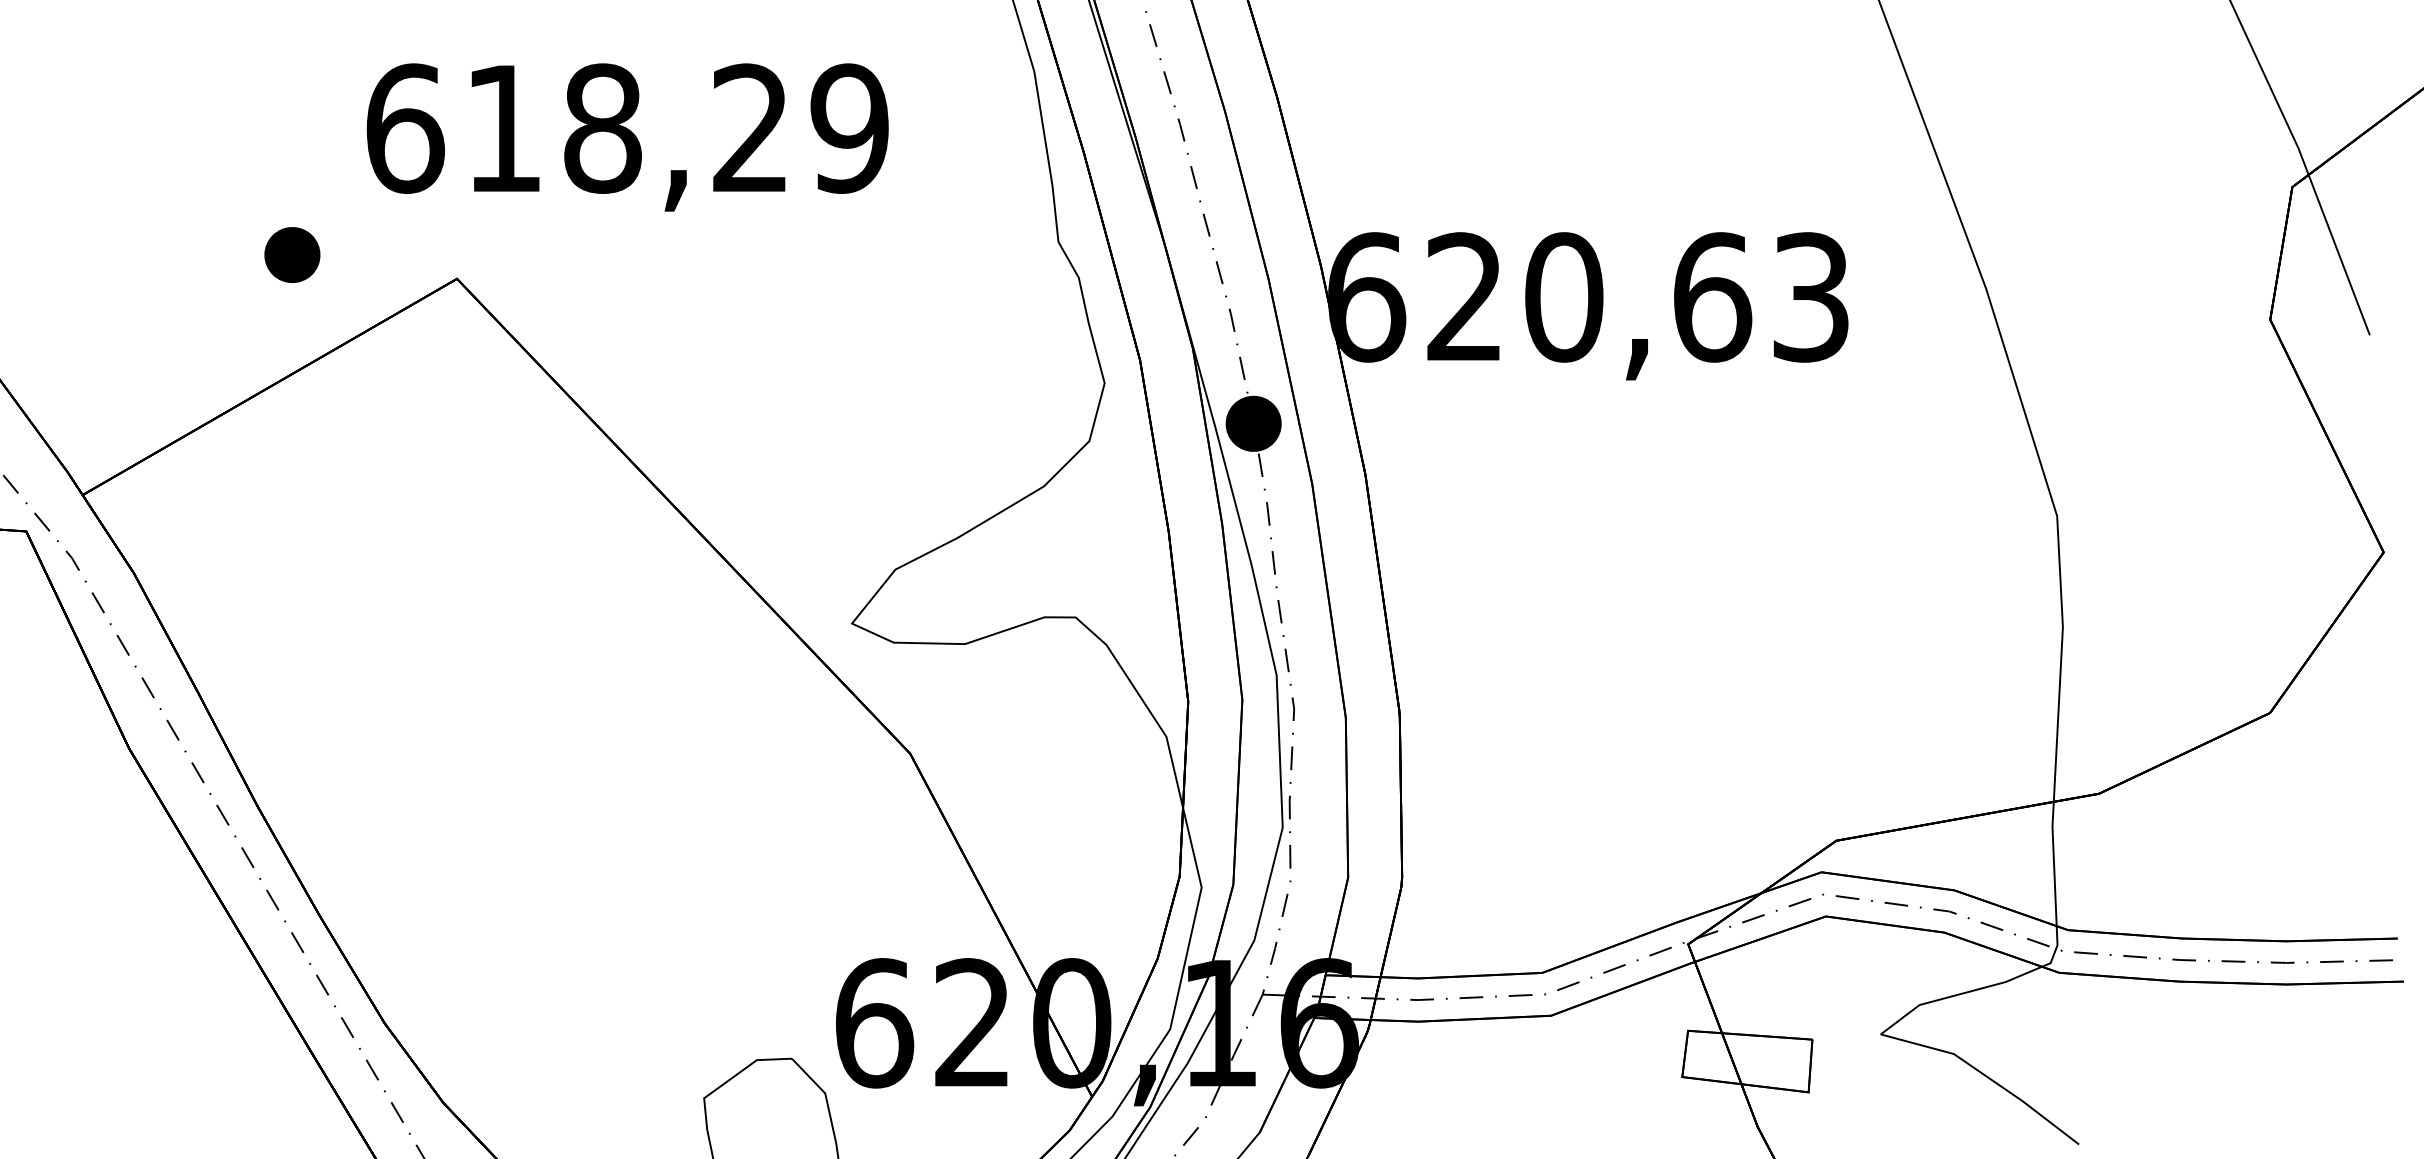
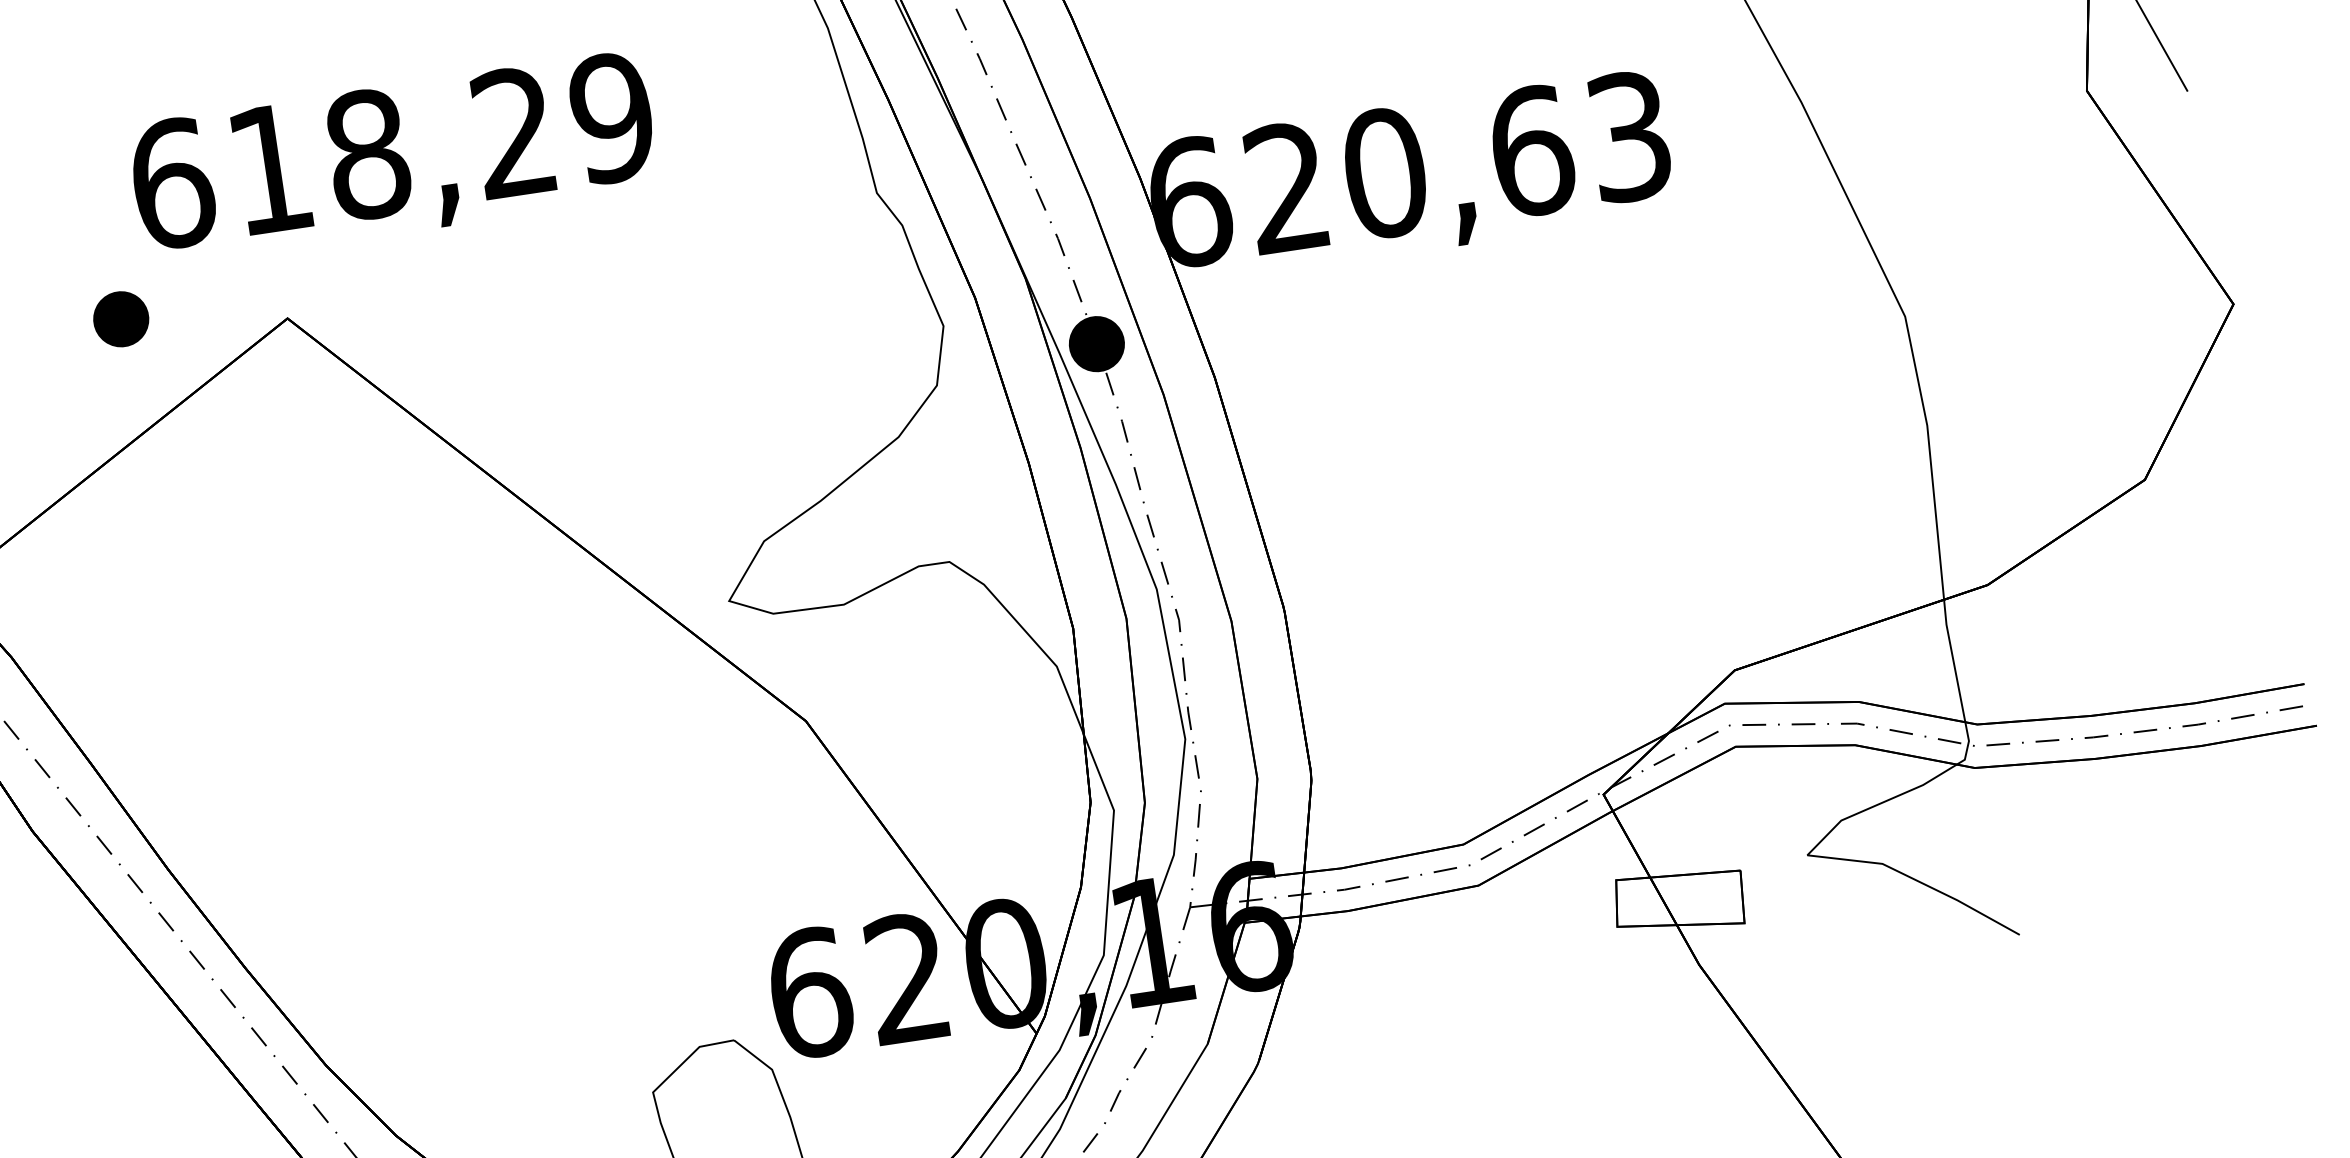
text: (627, 137) -> (393, 159), moved

